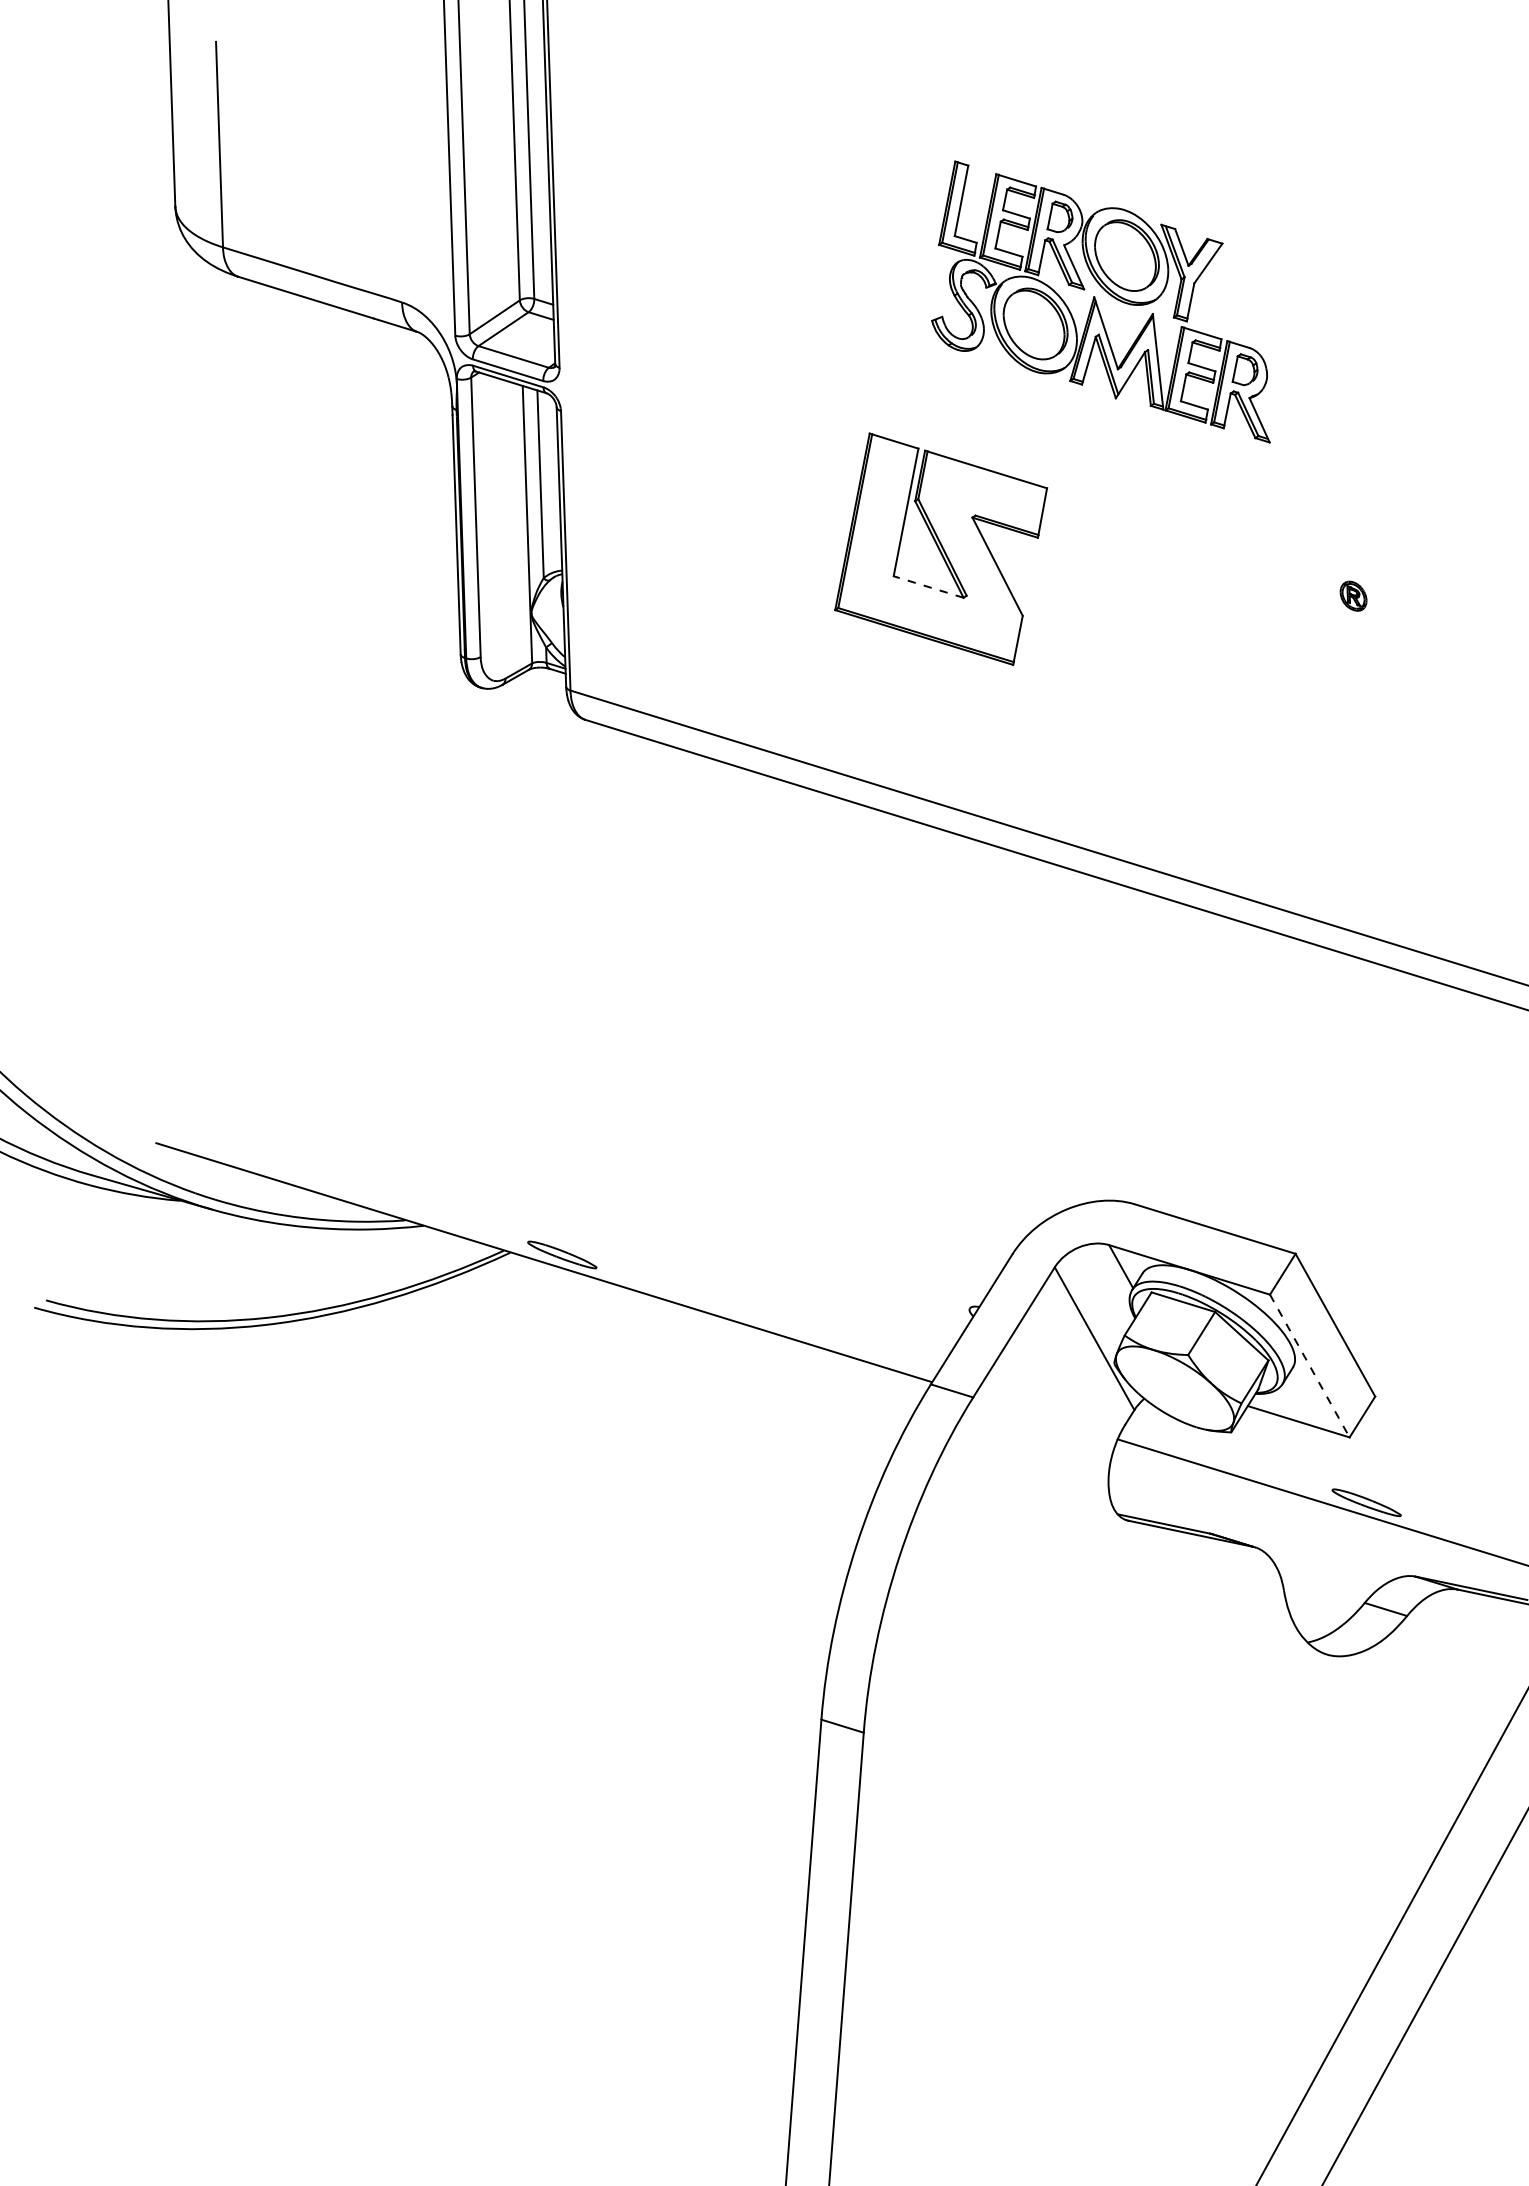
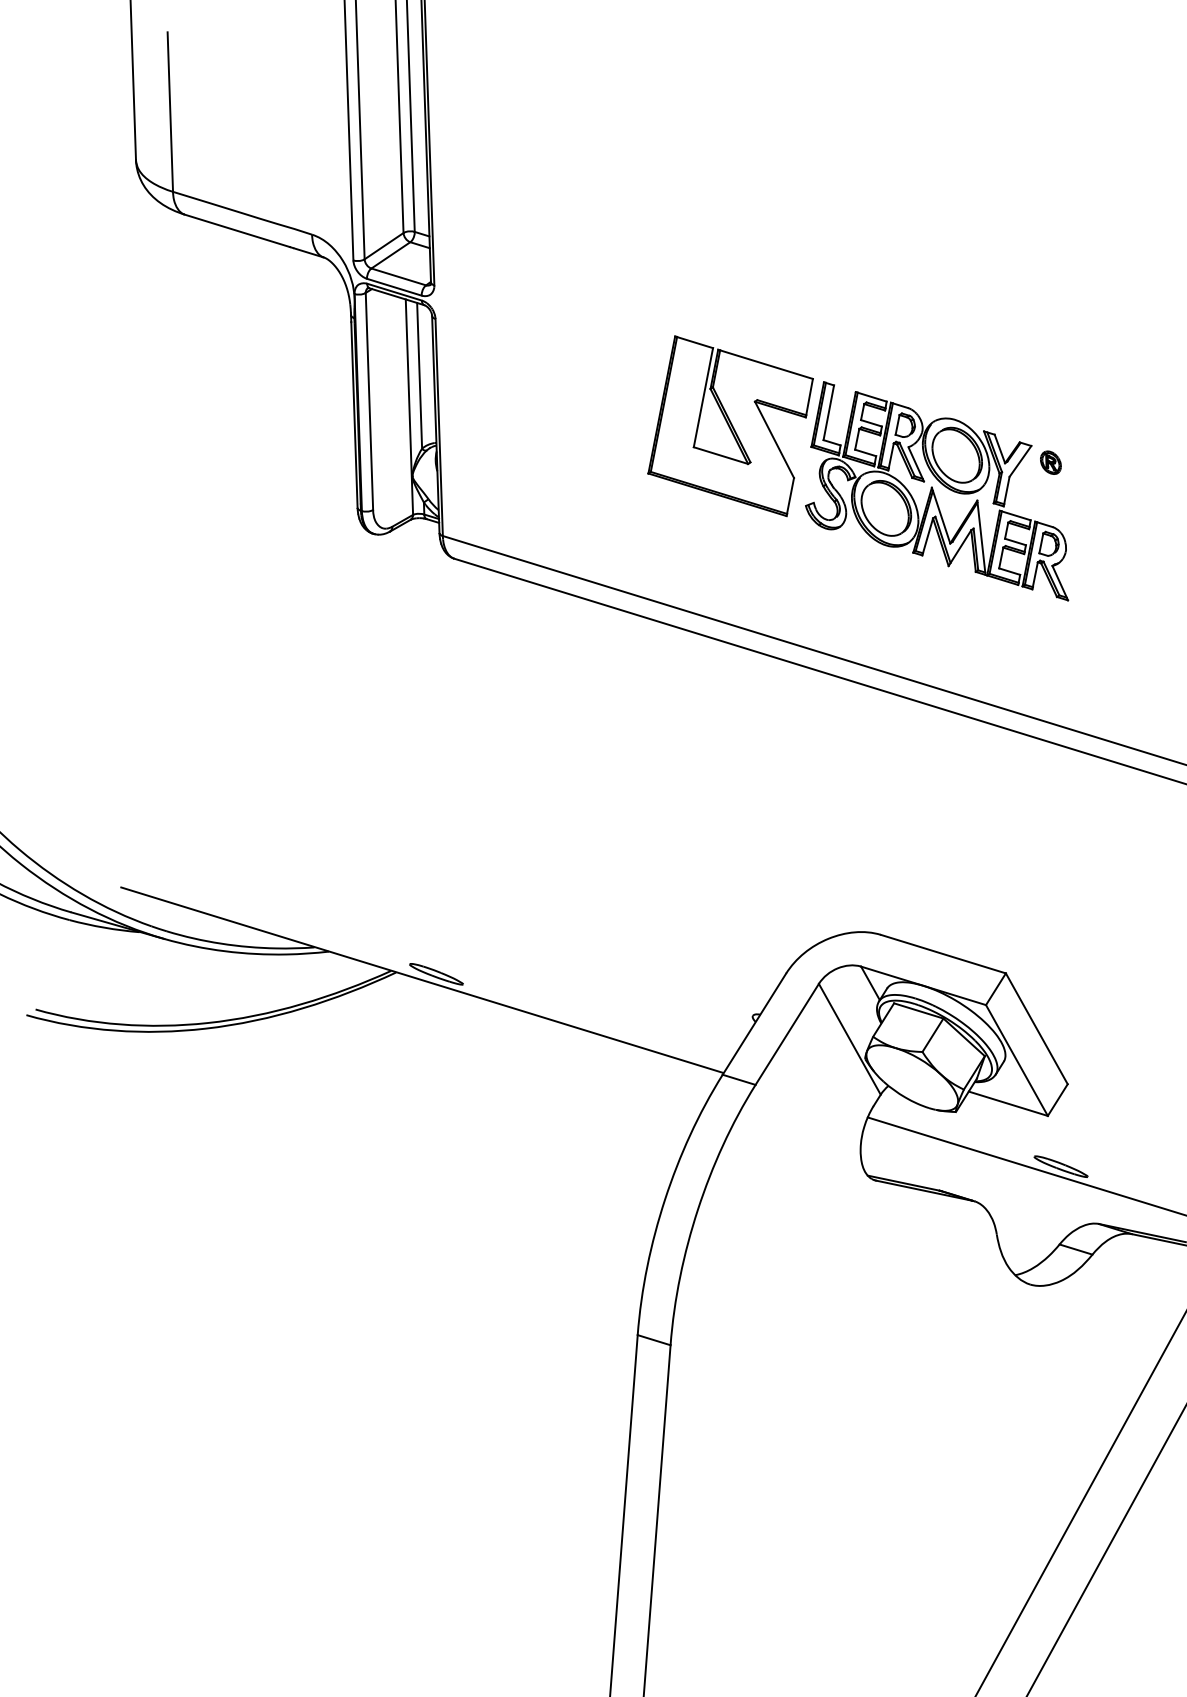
part: (1100, 301) -> (936, 490), moved
line: (928, 587) -> (720, 455), dashed -> solid
line: (1309, 1366) -> (1016, 1060), dashed -> solid

